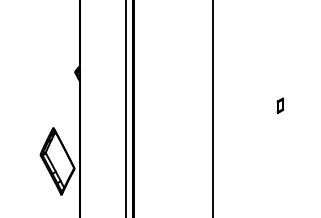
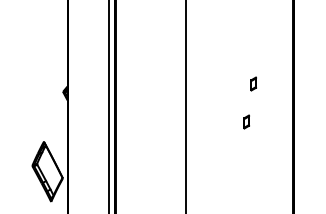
part: (288, 62) -> (253, 83), added

